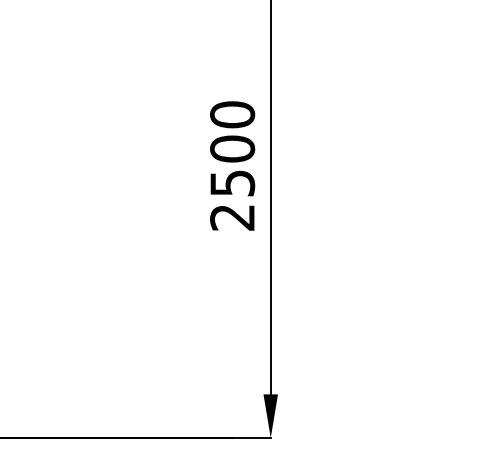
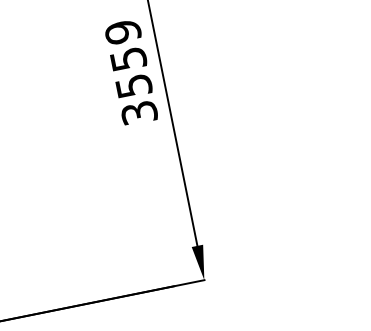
text: (232, 165) -> (131, 72), 2500 -> 3559

